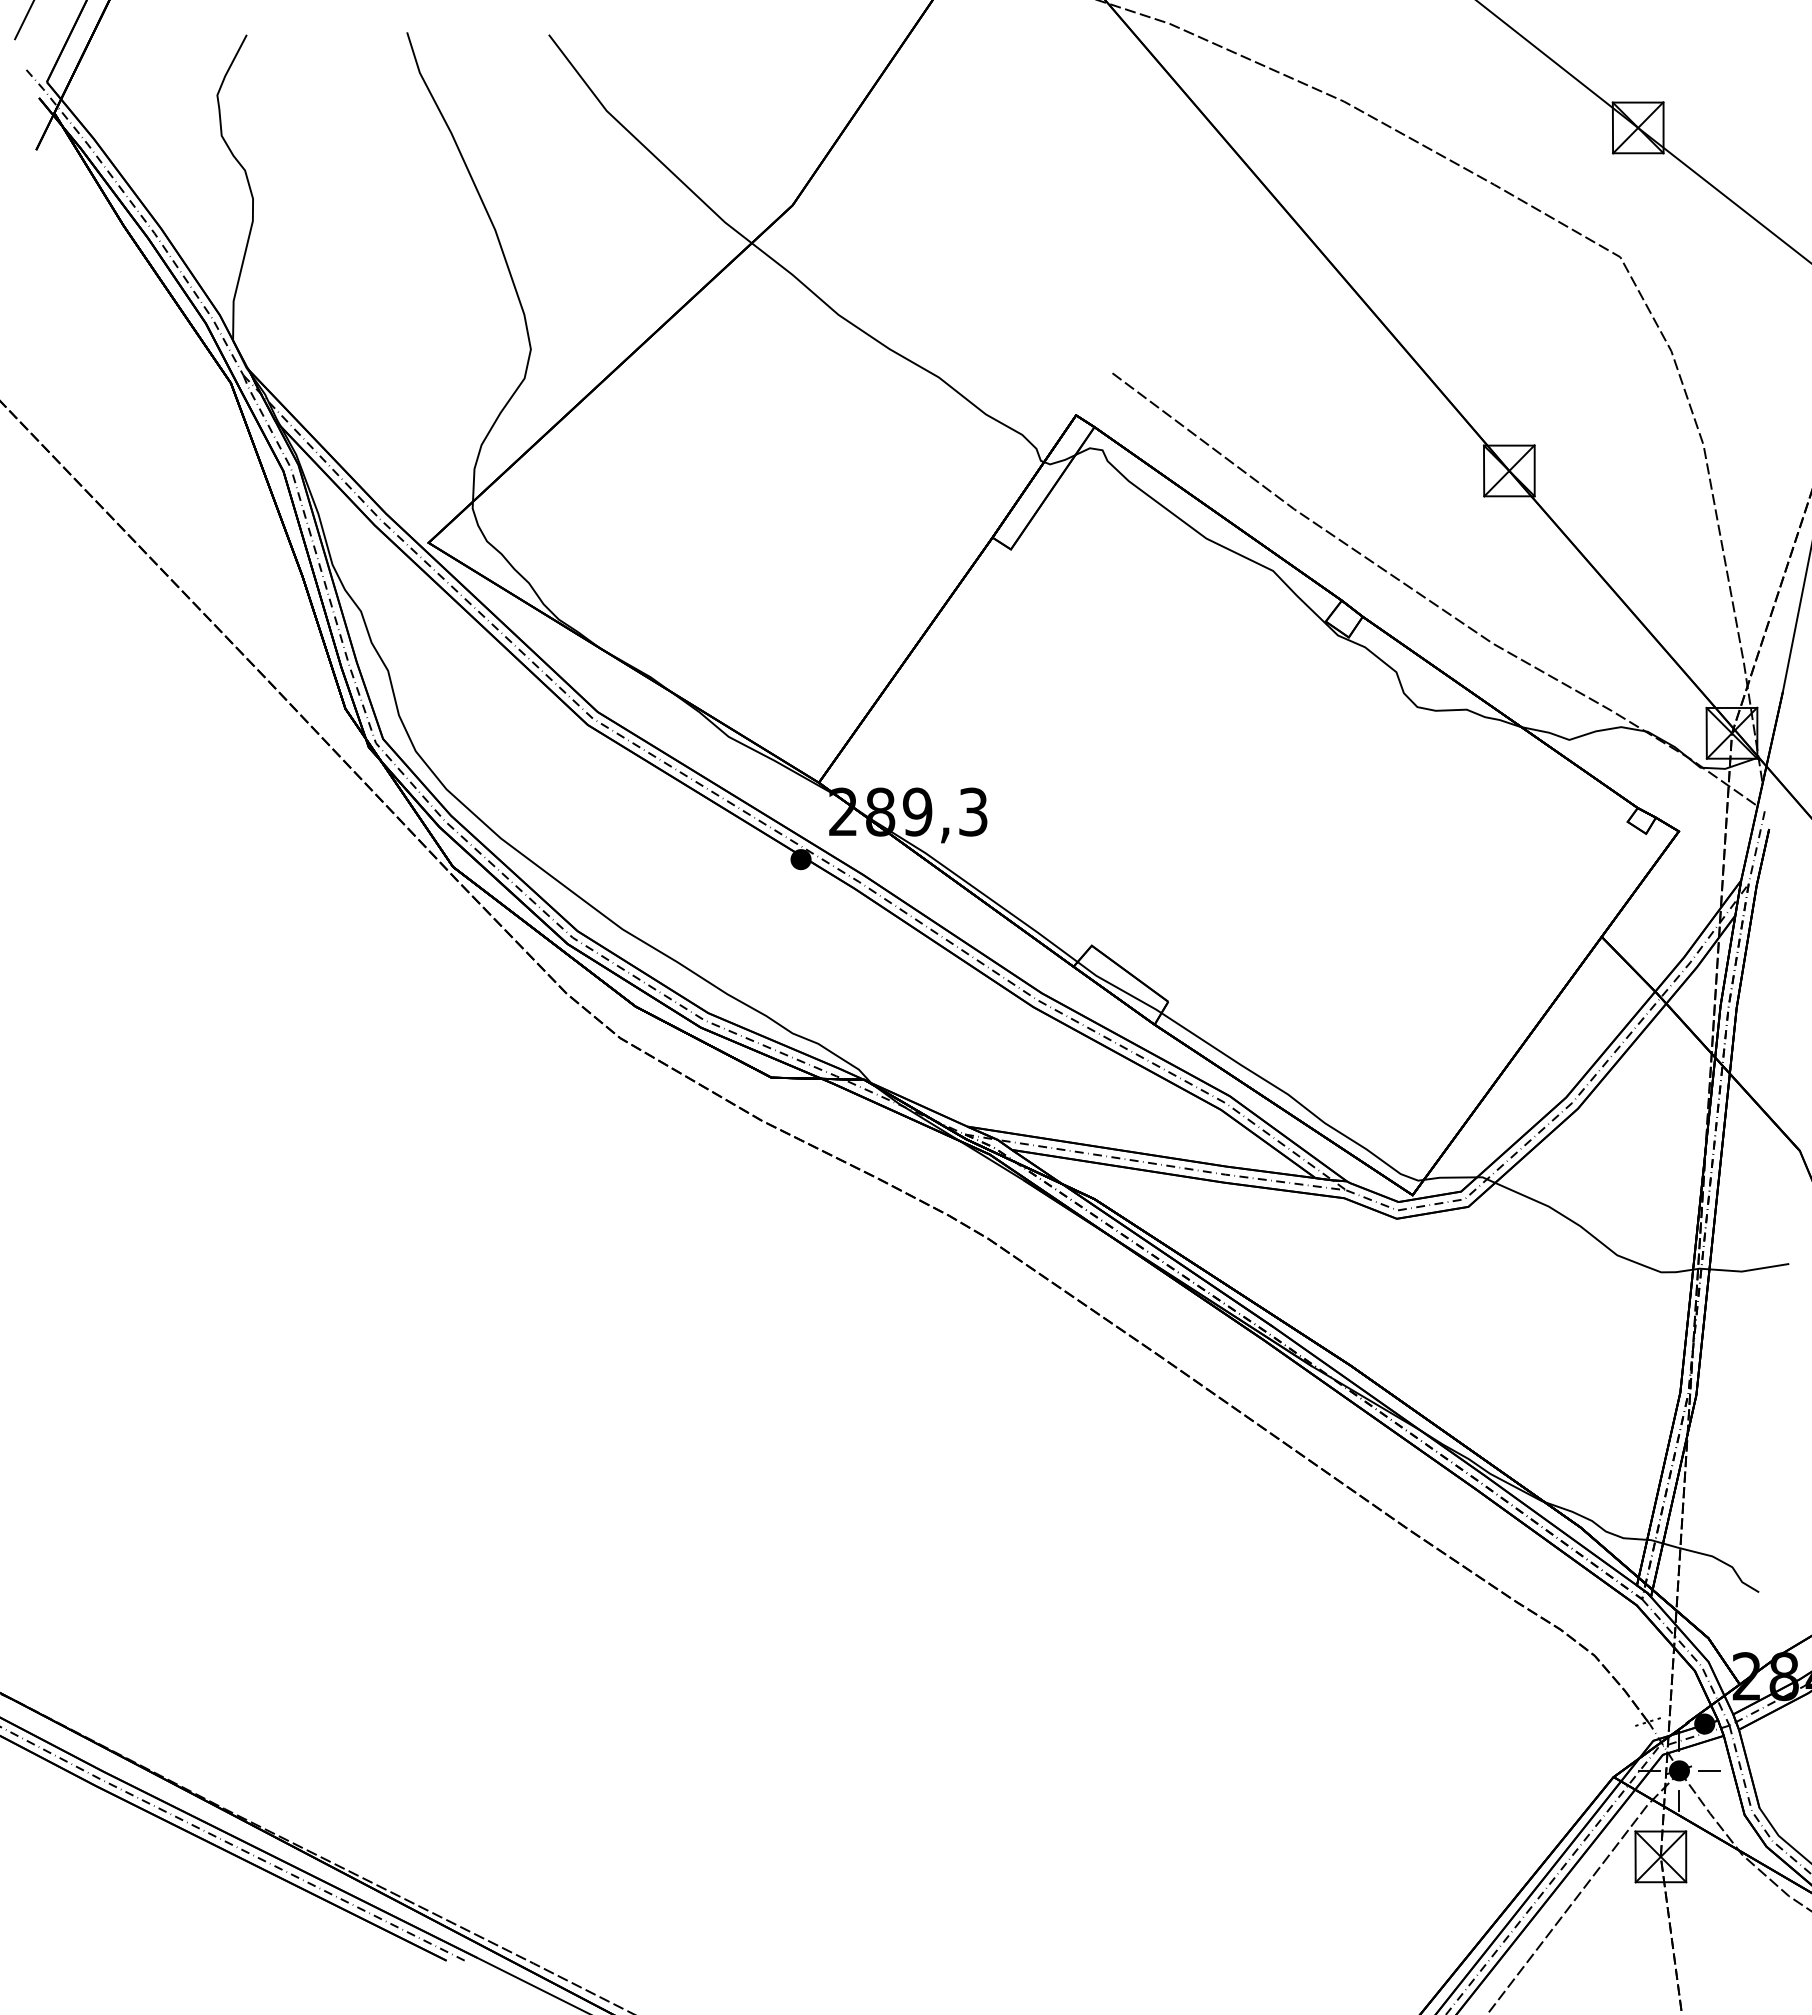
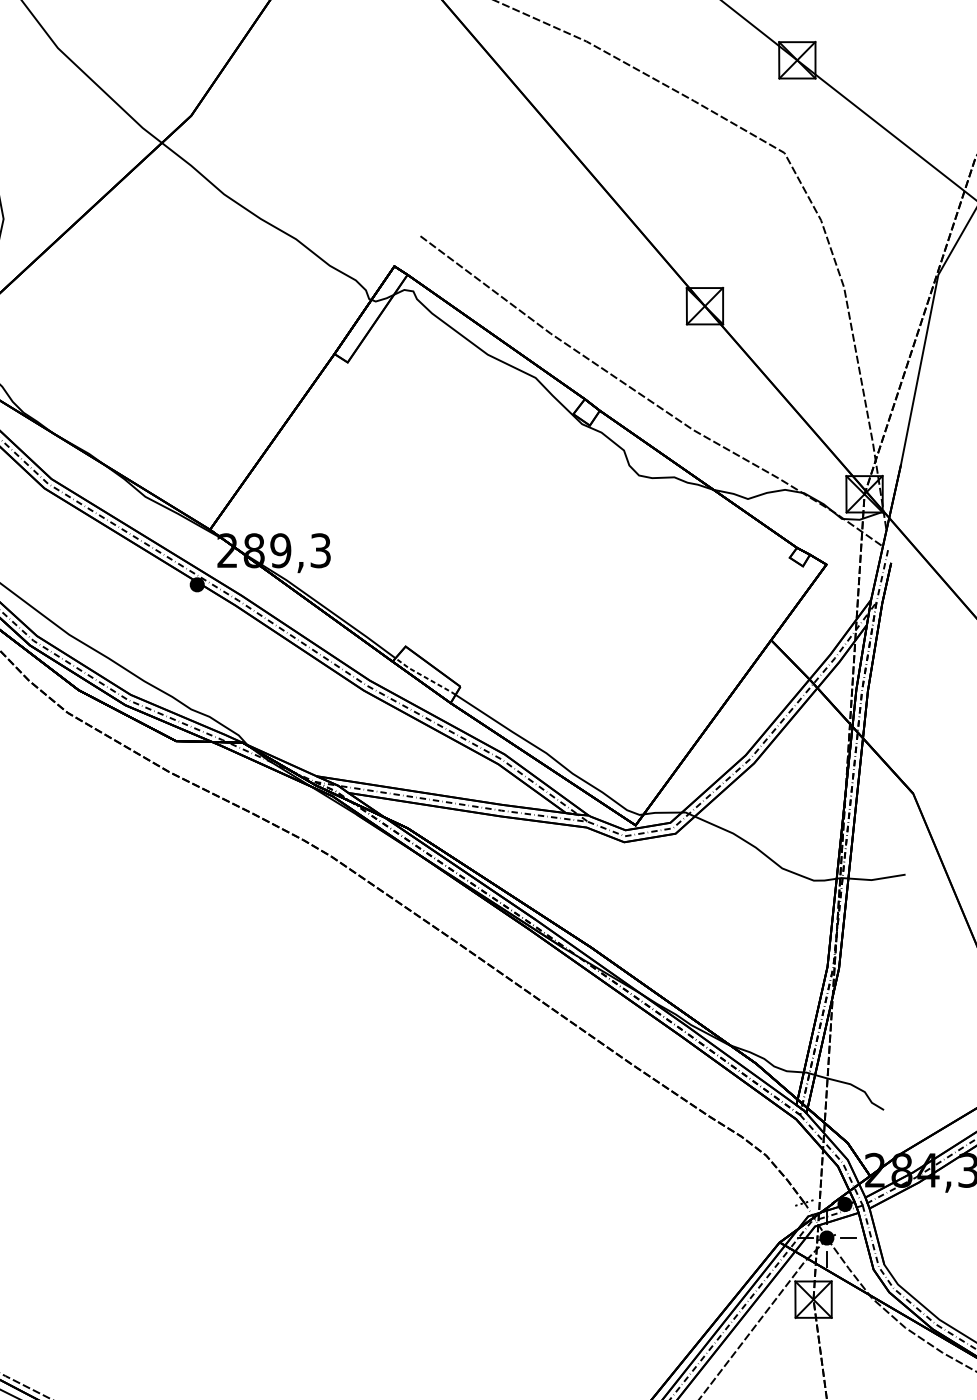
line: (1118, 988) -> (424, 677), solid -> dashed

